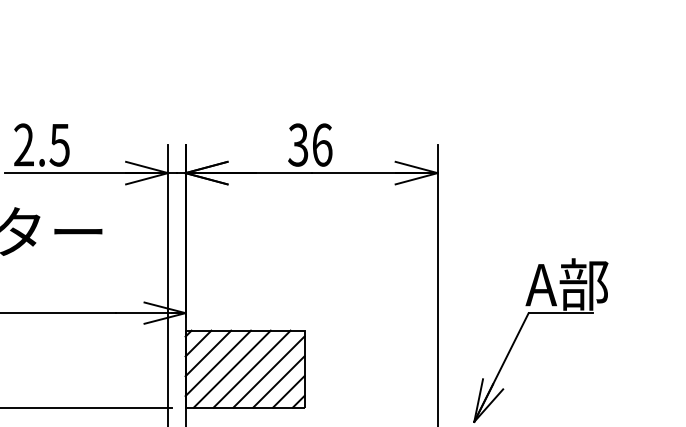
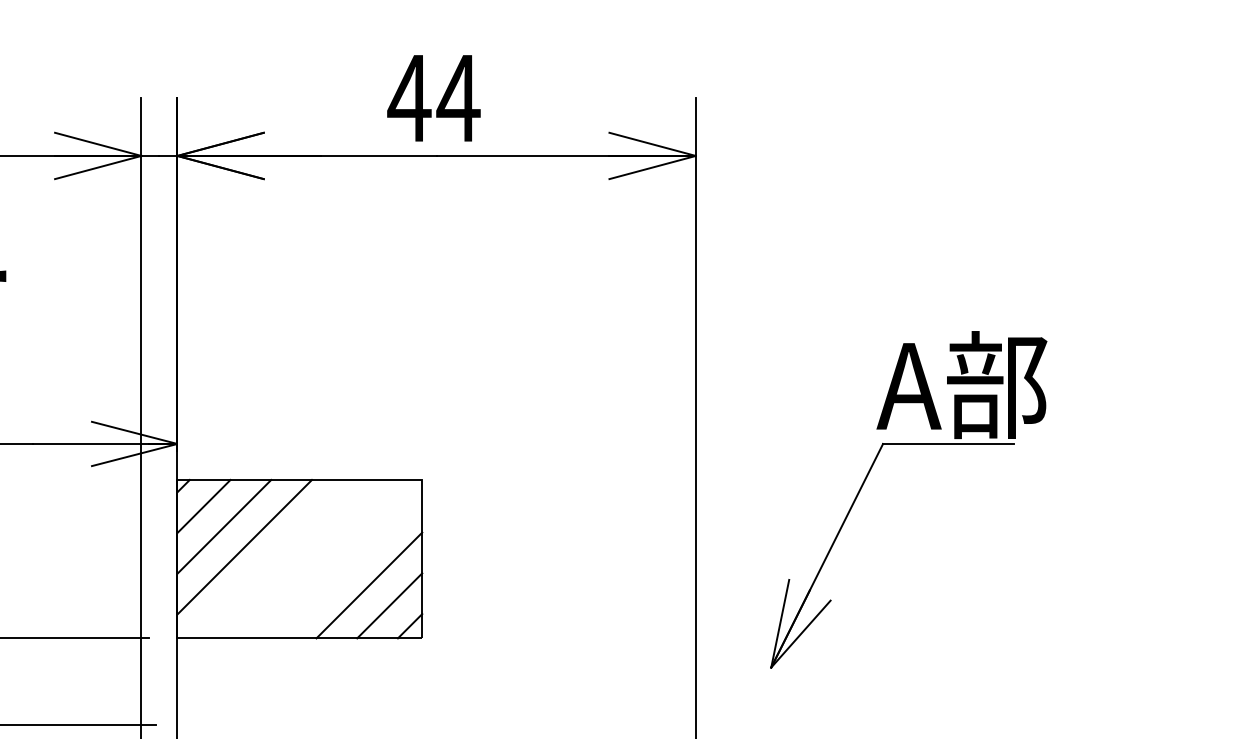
text: (309, 144) -> (432, 97), 36 -> 44
line: (231, 368) -> (271, 557), removed
line: (251, 368) -> (312, 557), removed
line: (268, 371) -> (347, 563), removed

